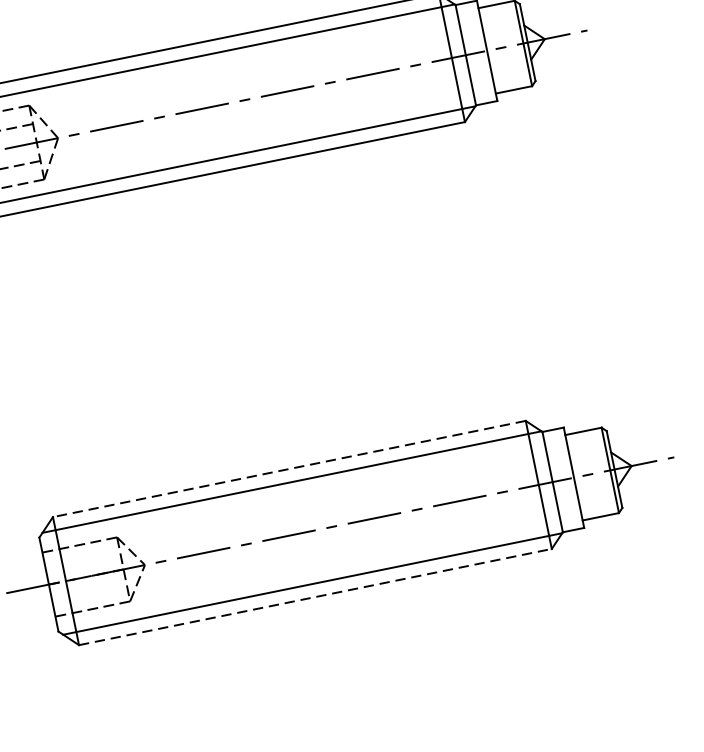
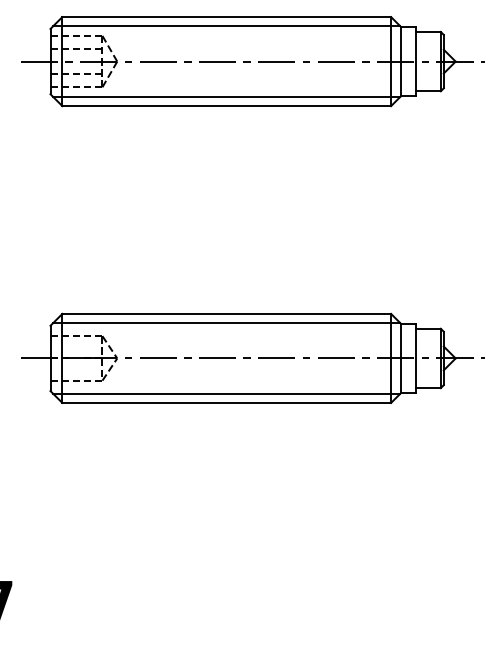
line: (288, 468) -> (226, 313), dashed -> solid
line: (316, 596) -> (227, 402), dashed -> solid

